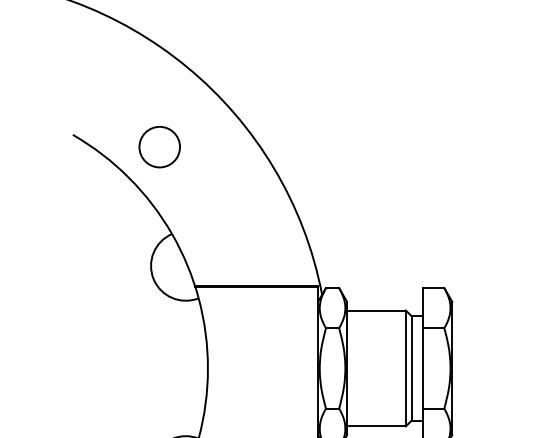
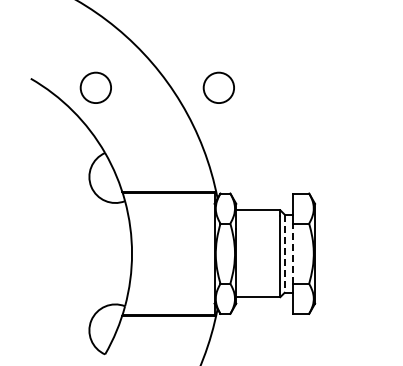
circle: (323, 146) -> (218, 87), added
line: (423, 368) -> (293, 253), solid -> dashed
line: (411, 369) -> (284, 254), solid -> dashed

